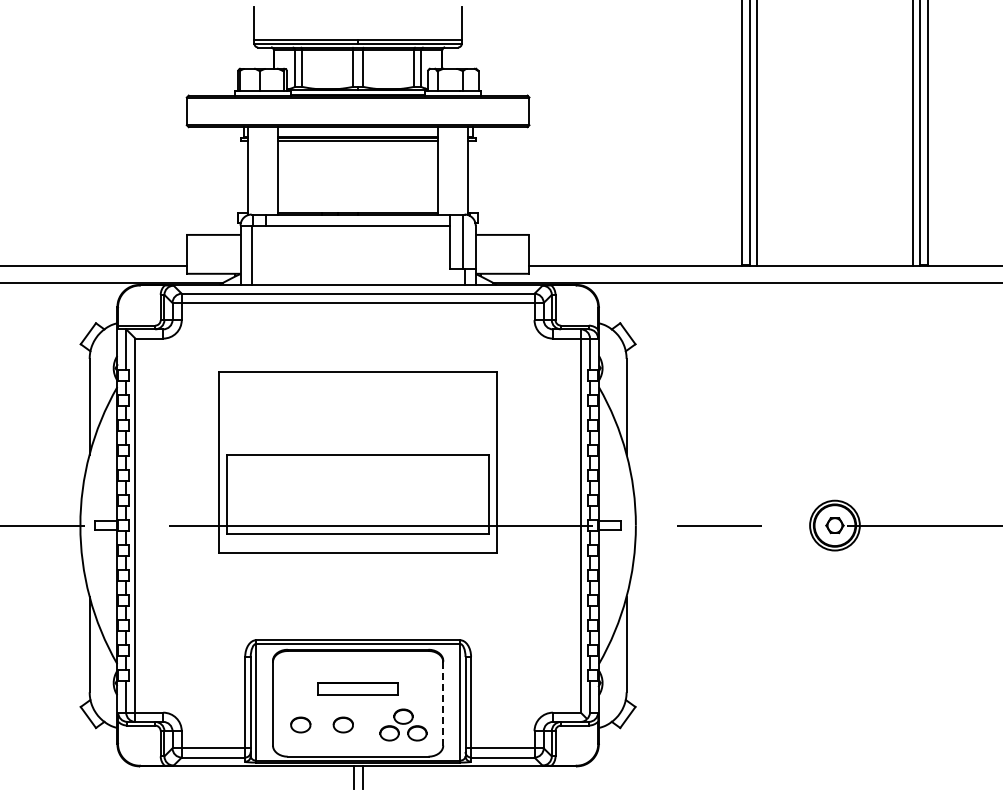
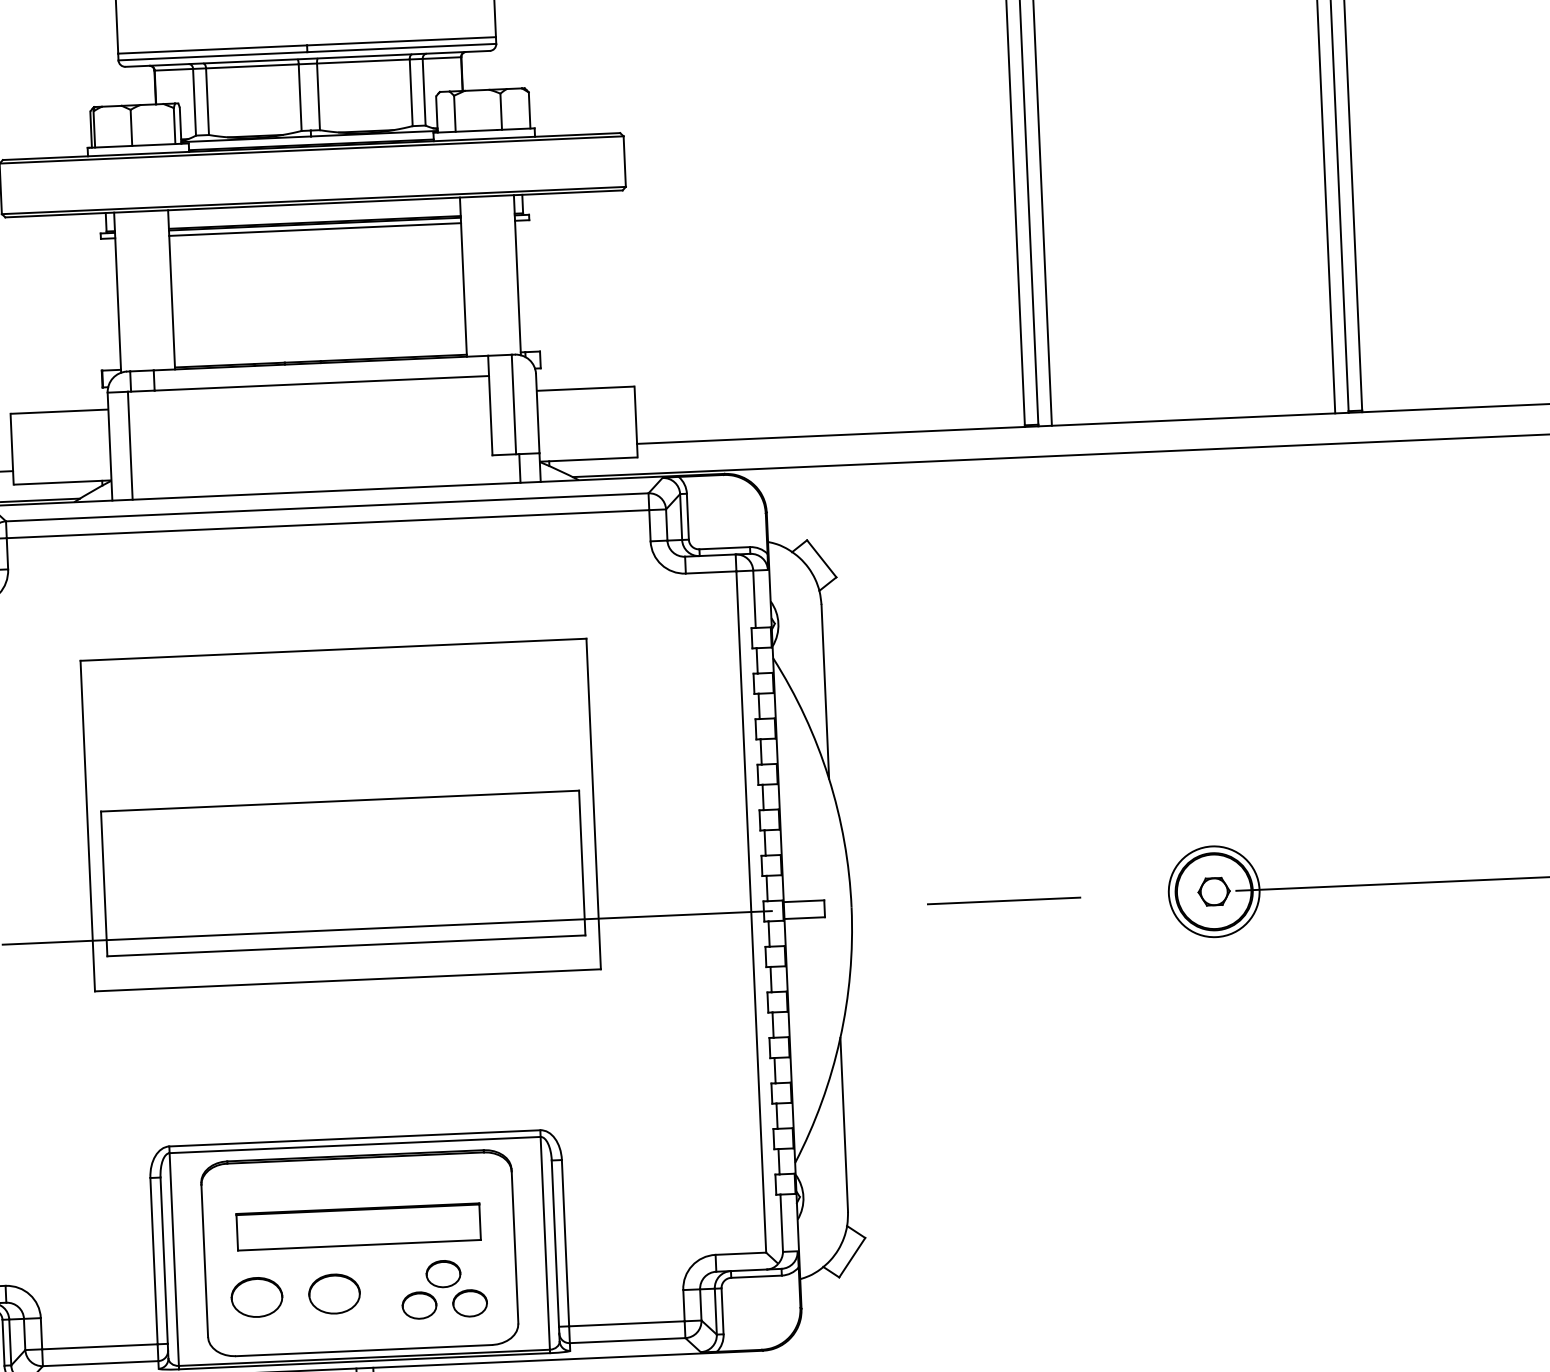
part: (357, 688) -> (357, 1226), size x1.67
line: (443, 703) -> (515, 1246), dashed -> solid
part: (300, 724) -> (256, 1296), size x1.43
part: (343, 724) -> (334, 1293), size x1.43

